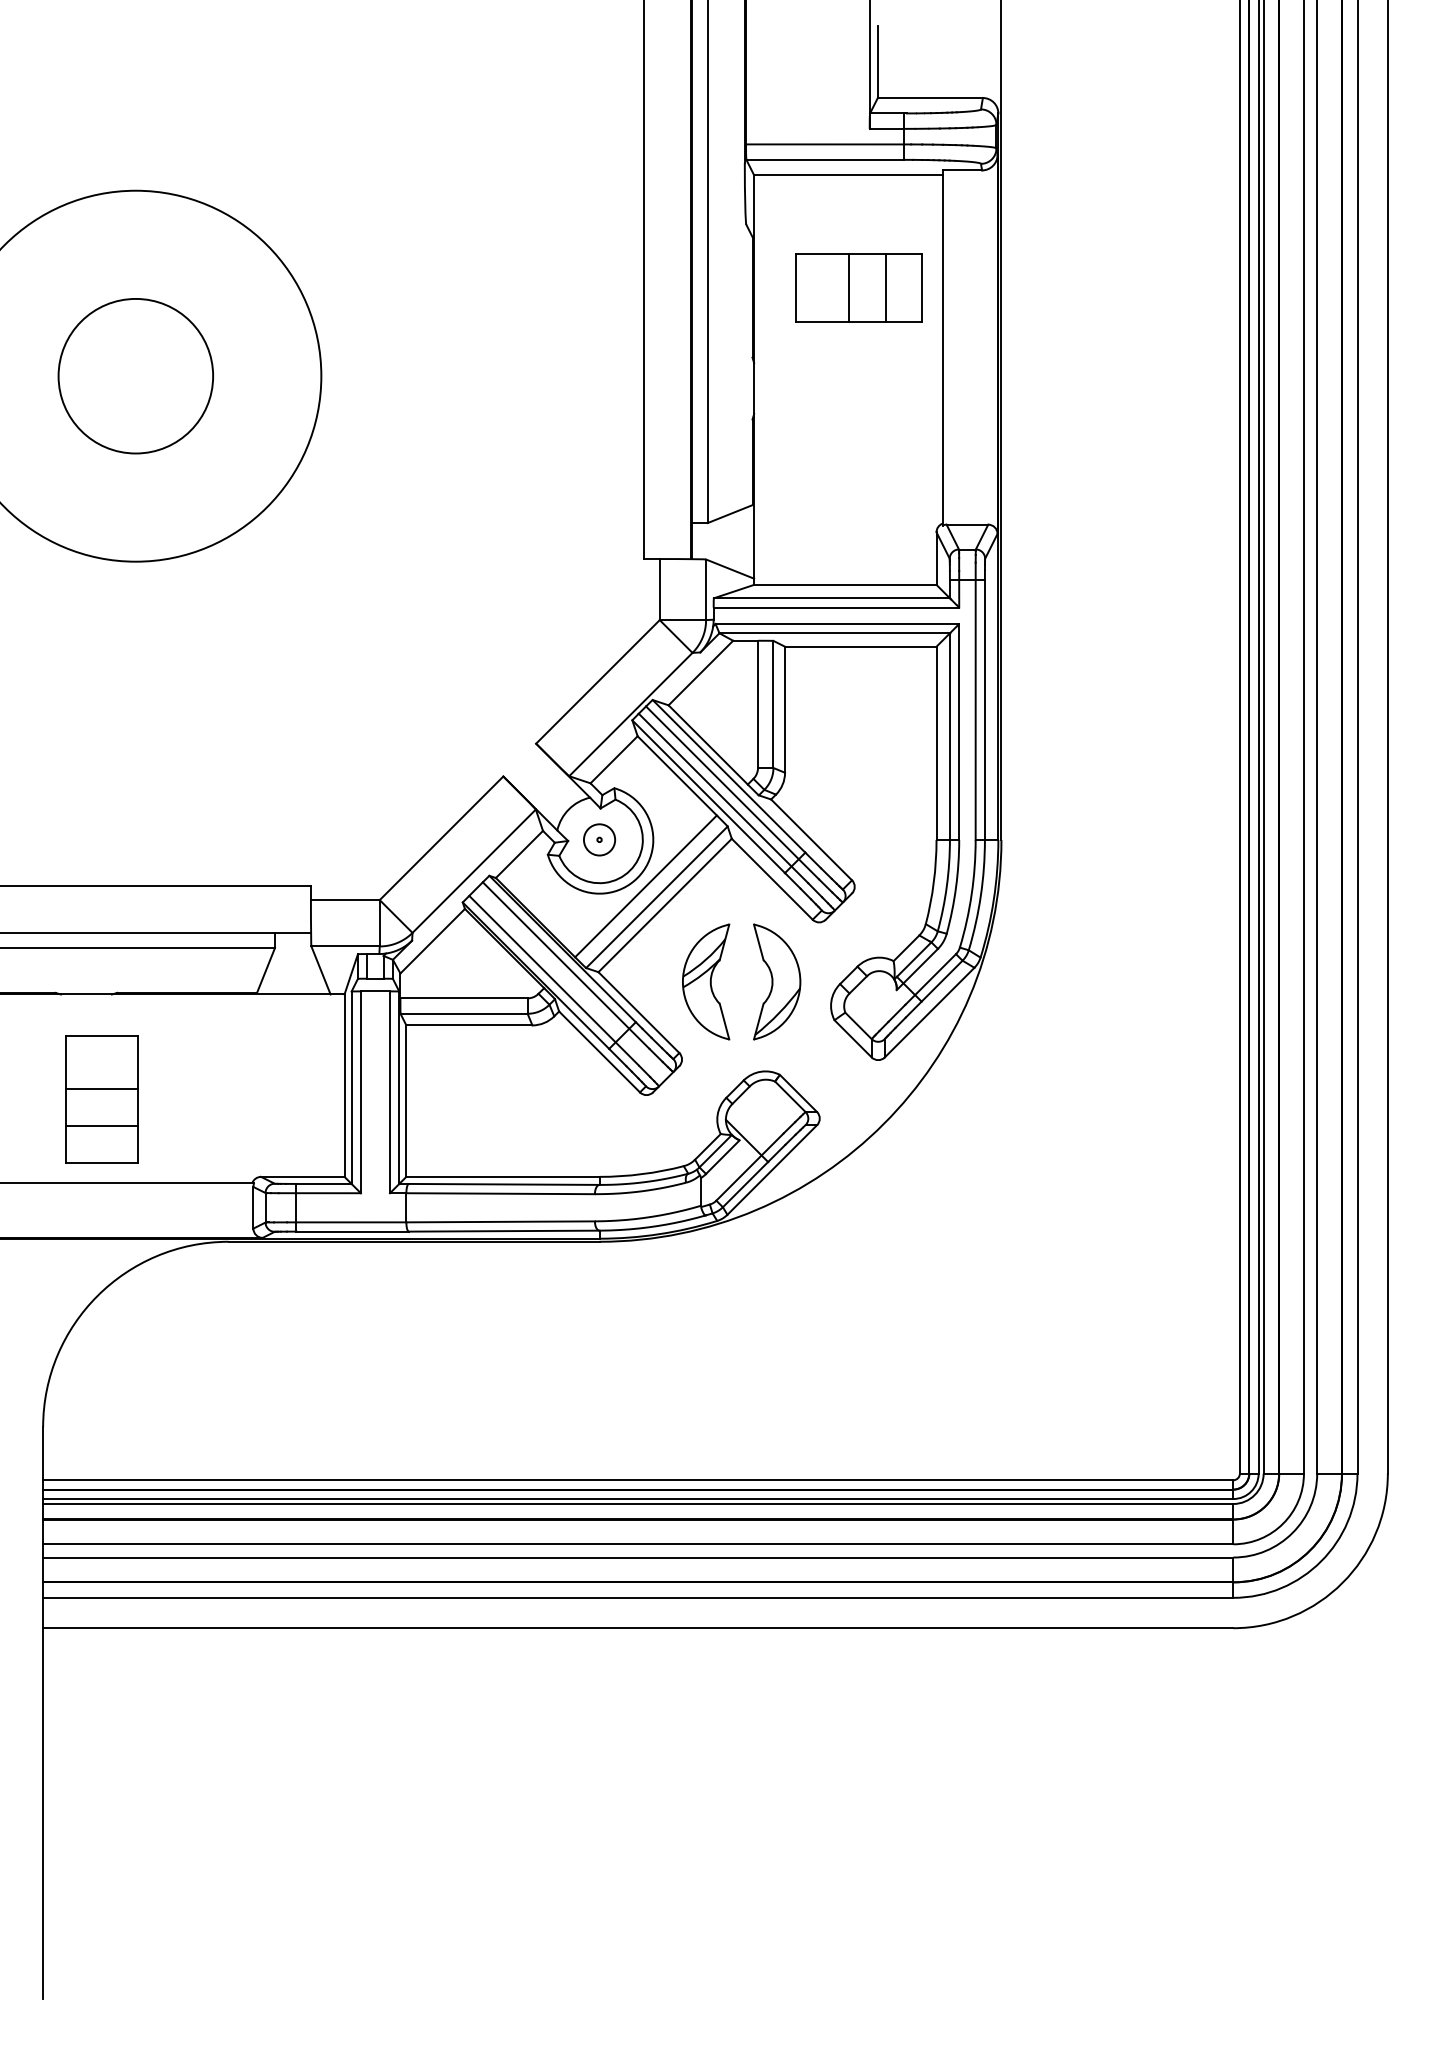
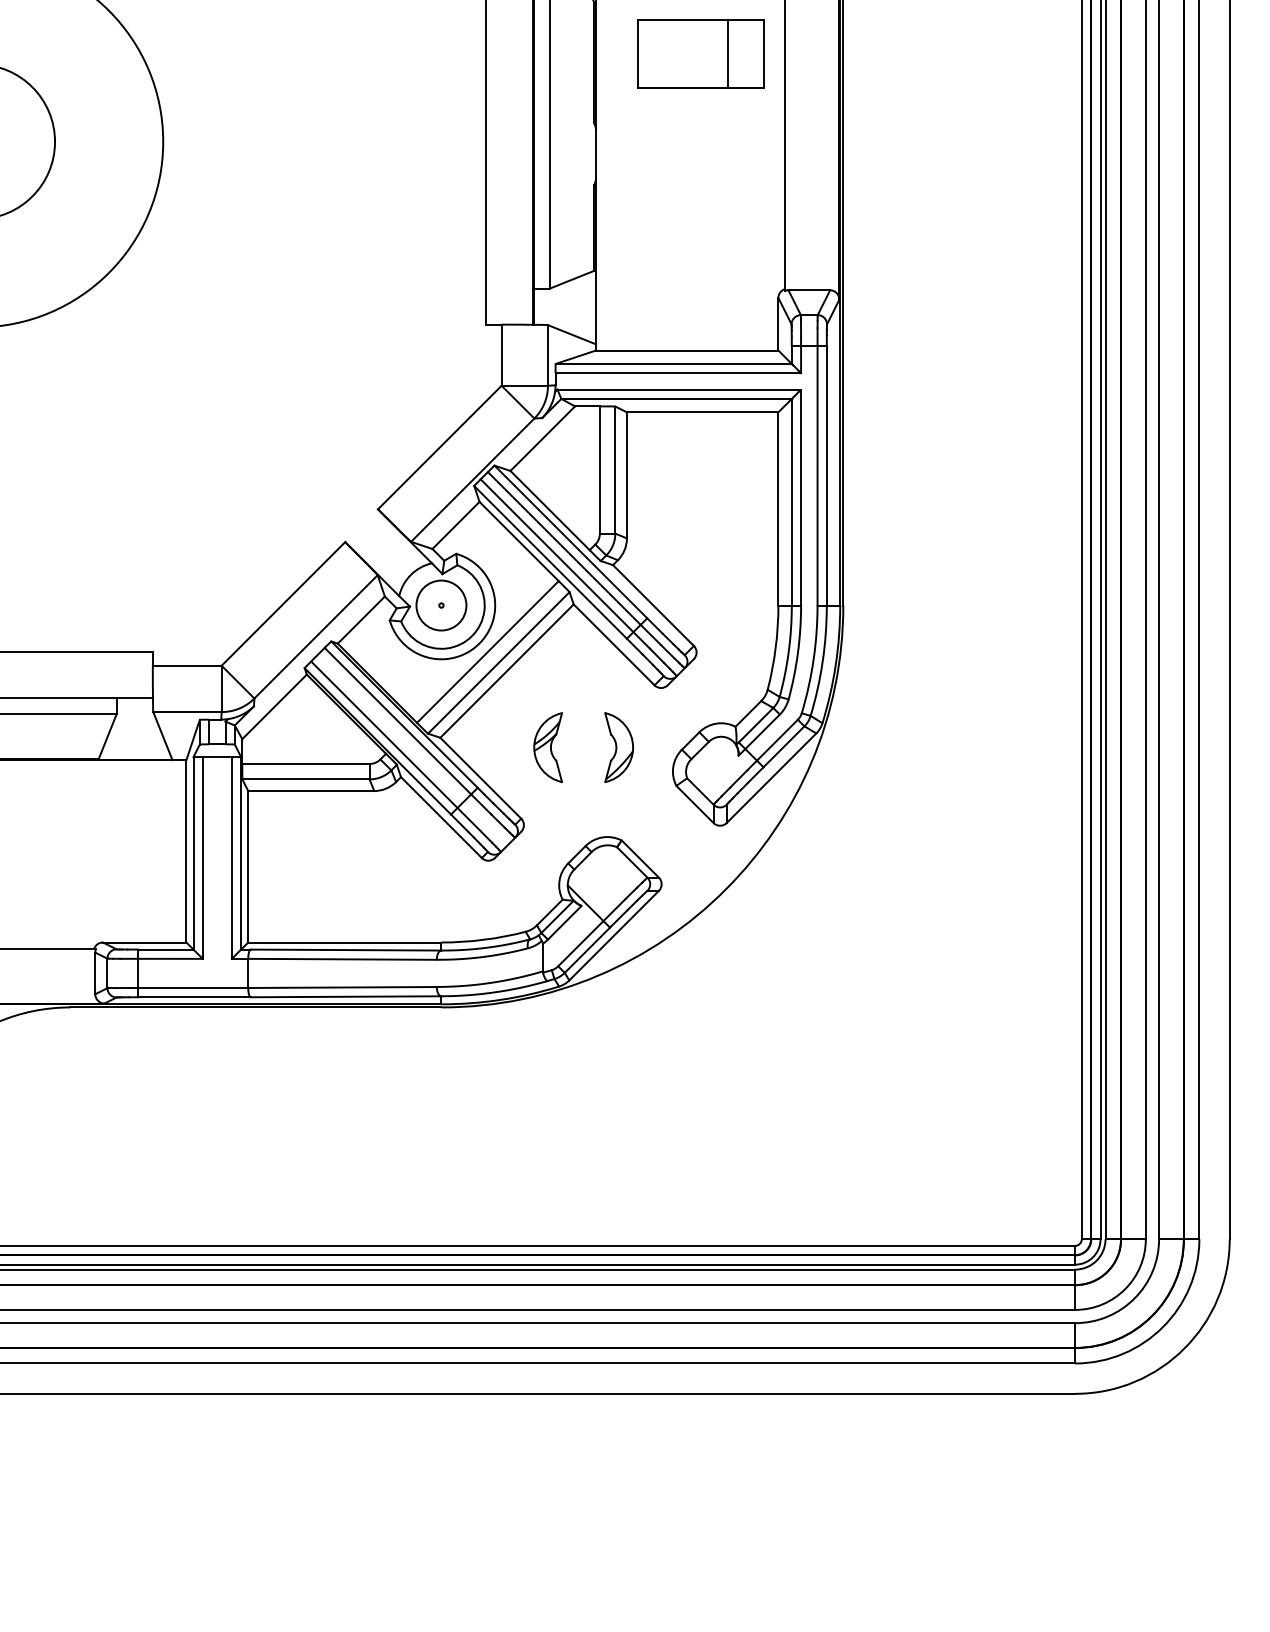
line: (849, 287) -> (691, 53), removed
circle: (599, 839) -> (441, 605), size x1.6
part: (706, 981) -> (548, 747), size x0.6
part: (777, 981) -> (619, 747), size x0.6

